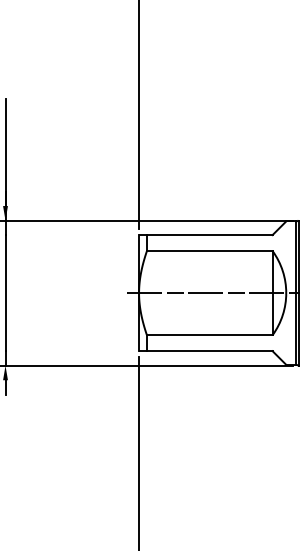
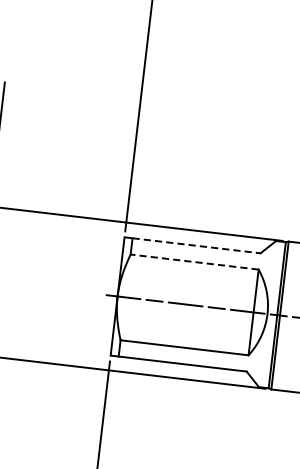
line: (209, 235) -> (196, 246), solid -> dashed
line: (209, 251) -> (194, 262), solid -> dashed

